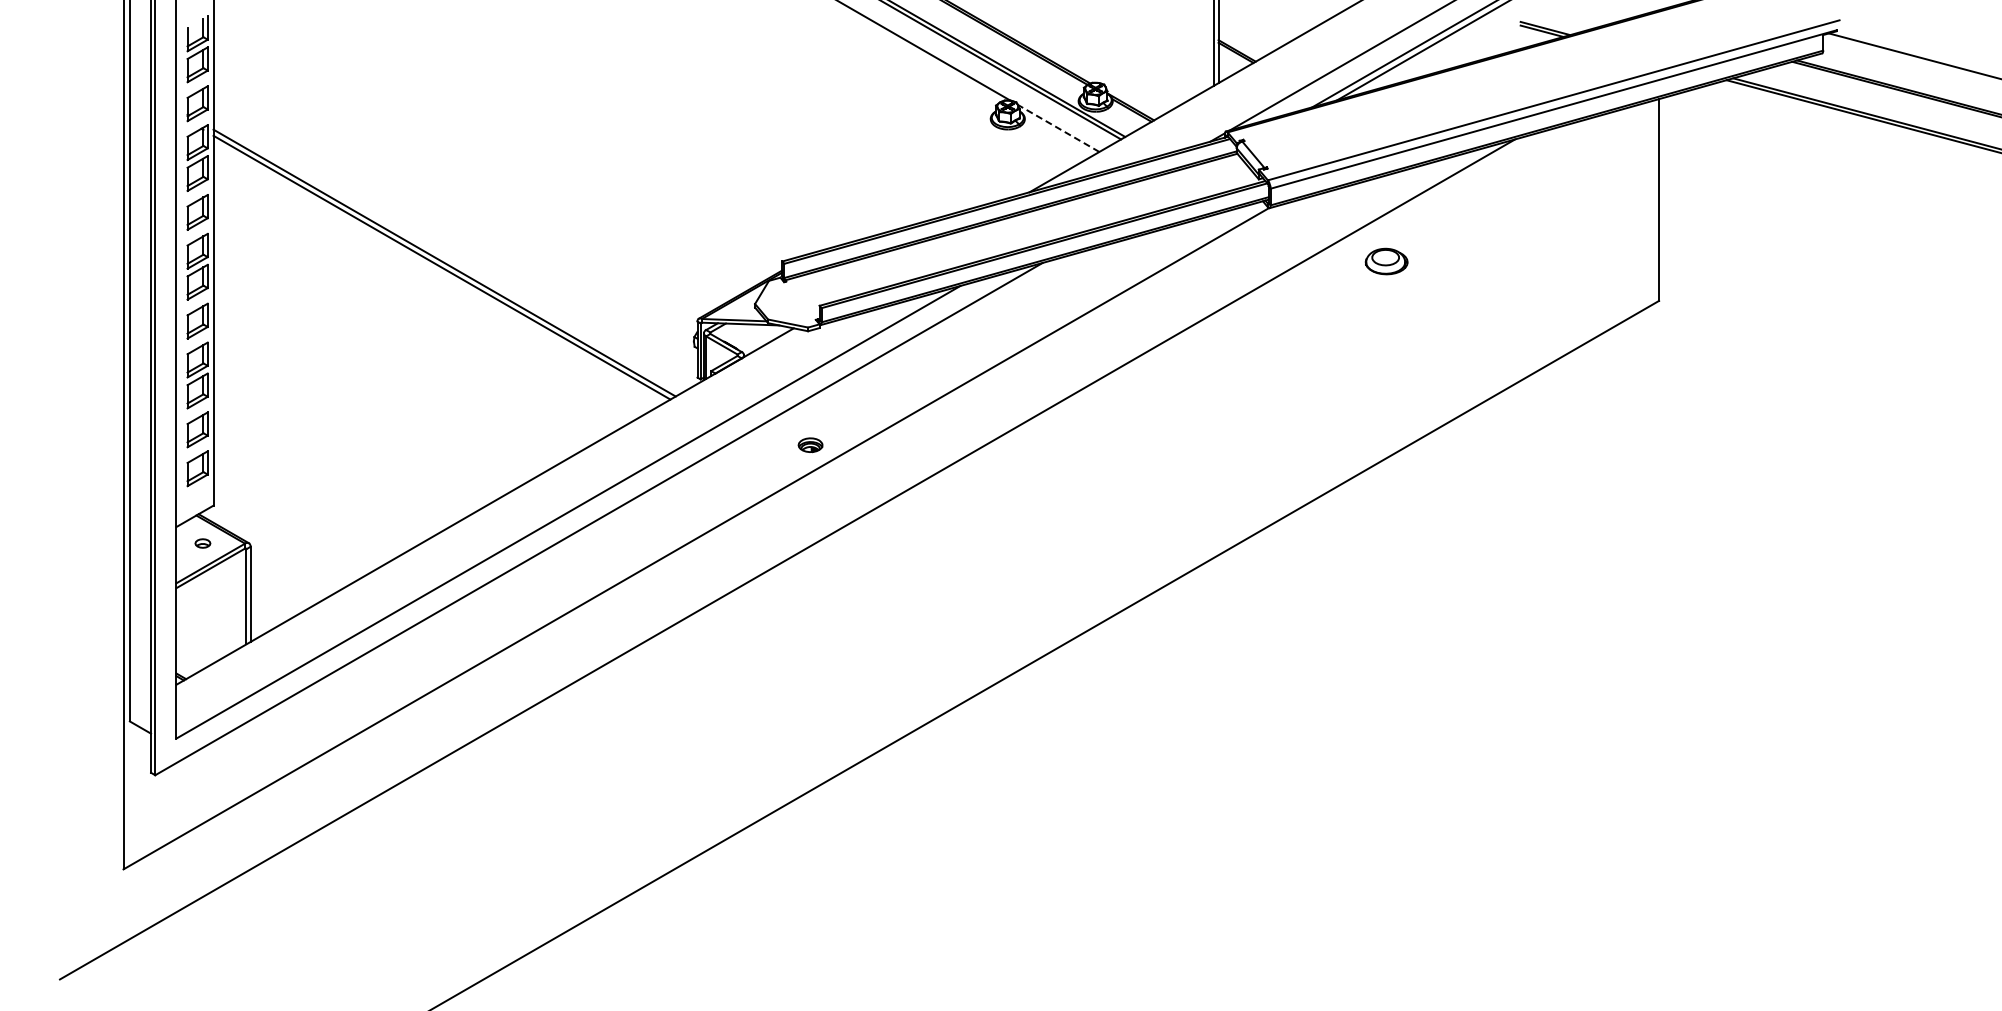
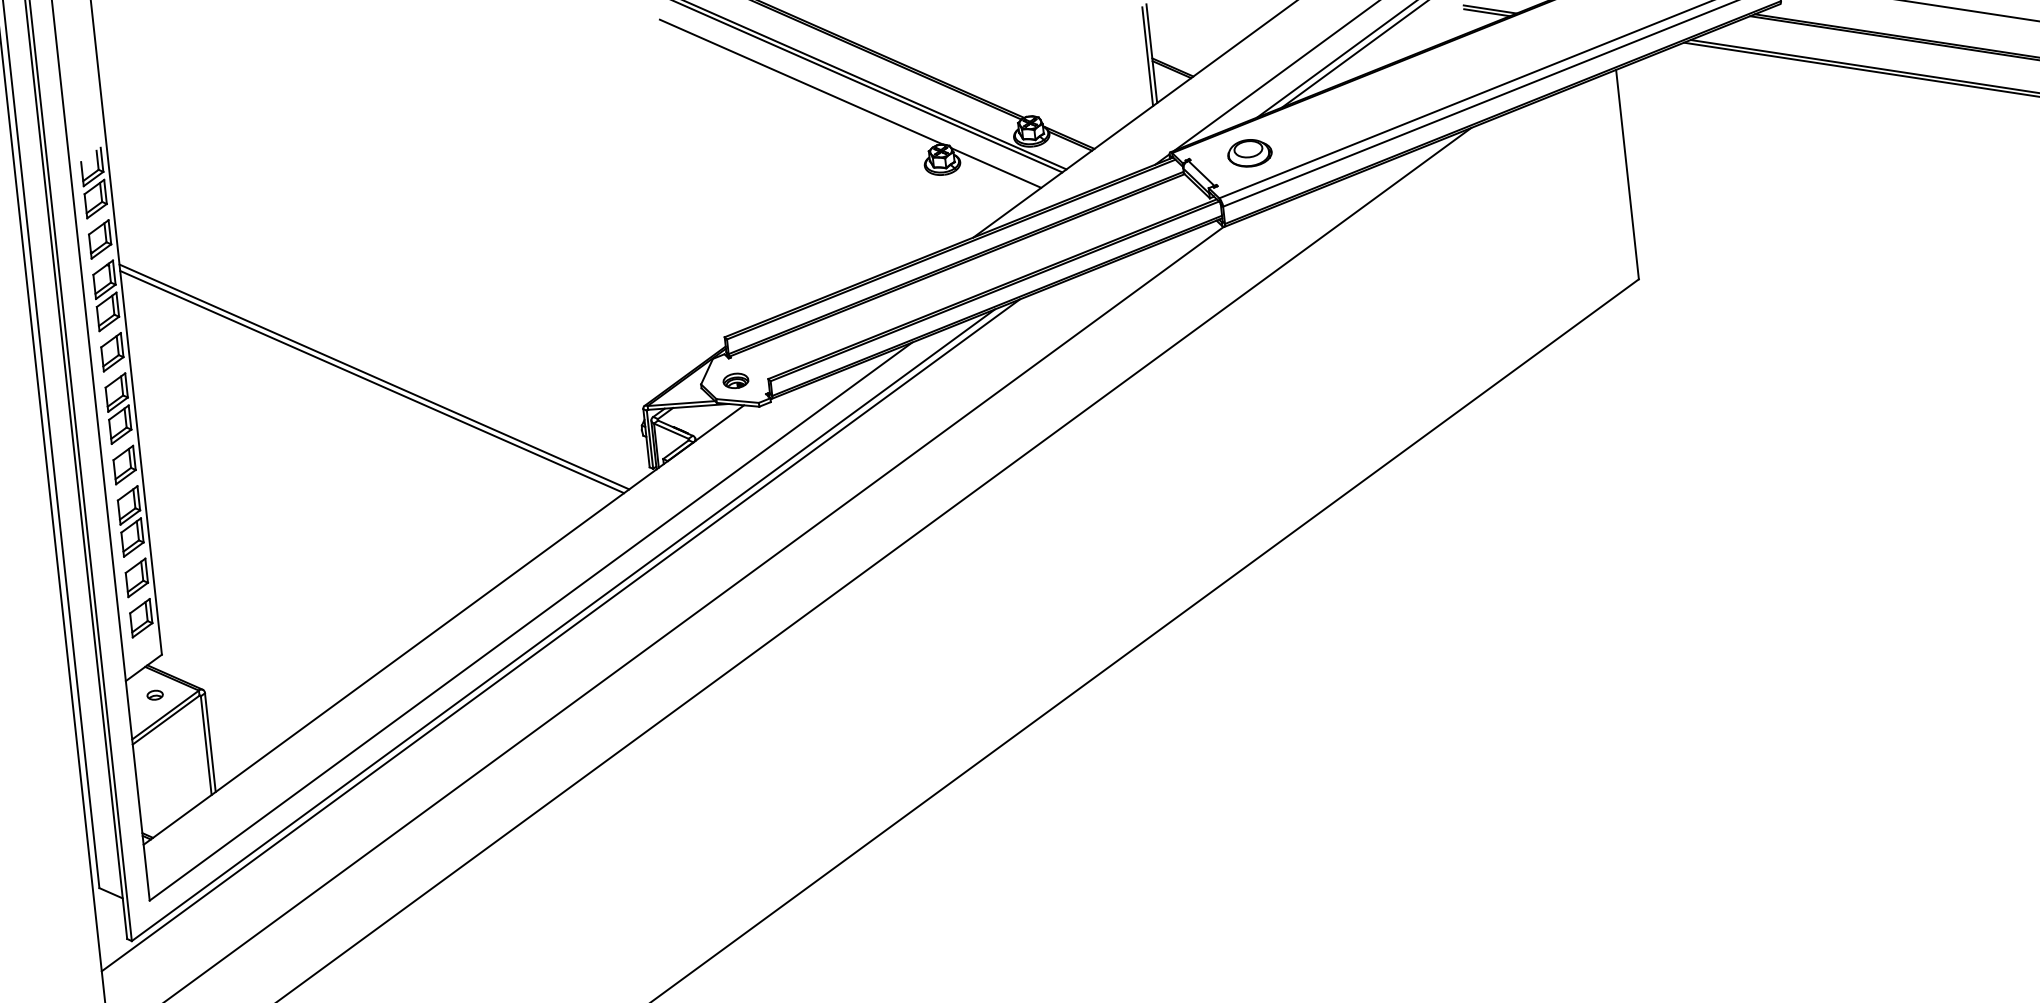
line: (1058, 128) -> (996, 168), dashed -> solid
part: (1386, 261) -> (1249, 153), moved
part: (810, 445) -> (735, 381), moved
line: (595, 528) -> (560, 635), added

